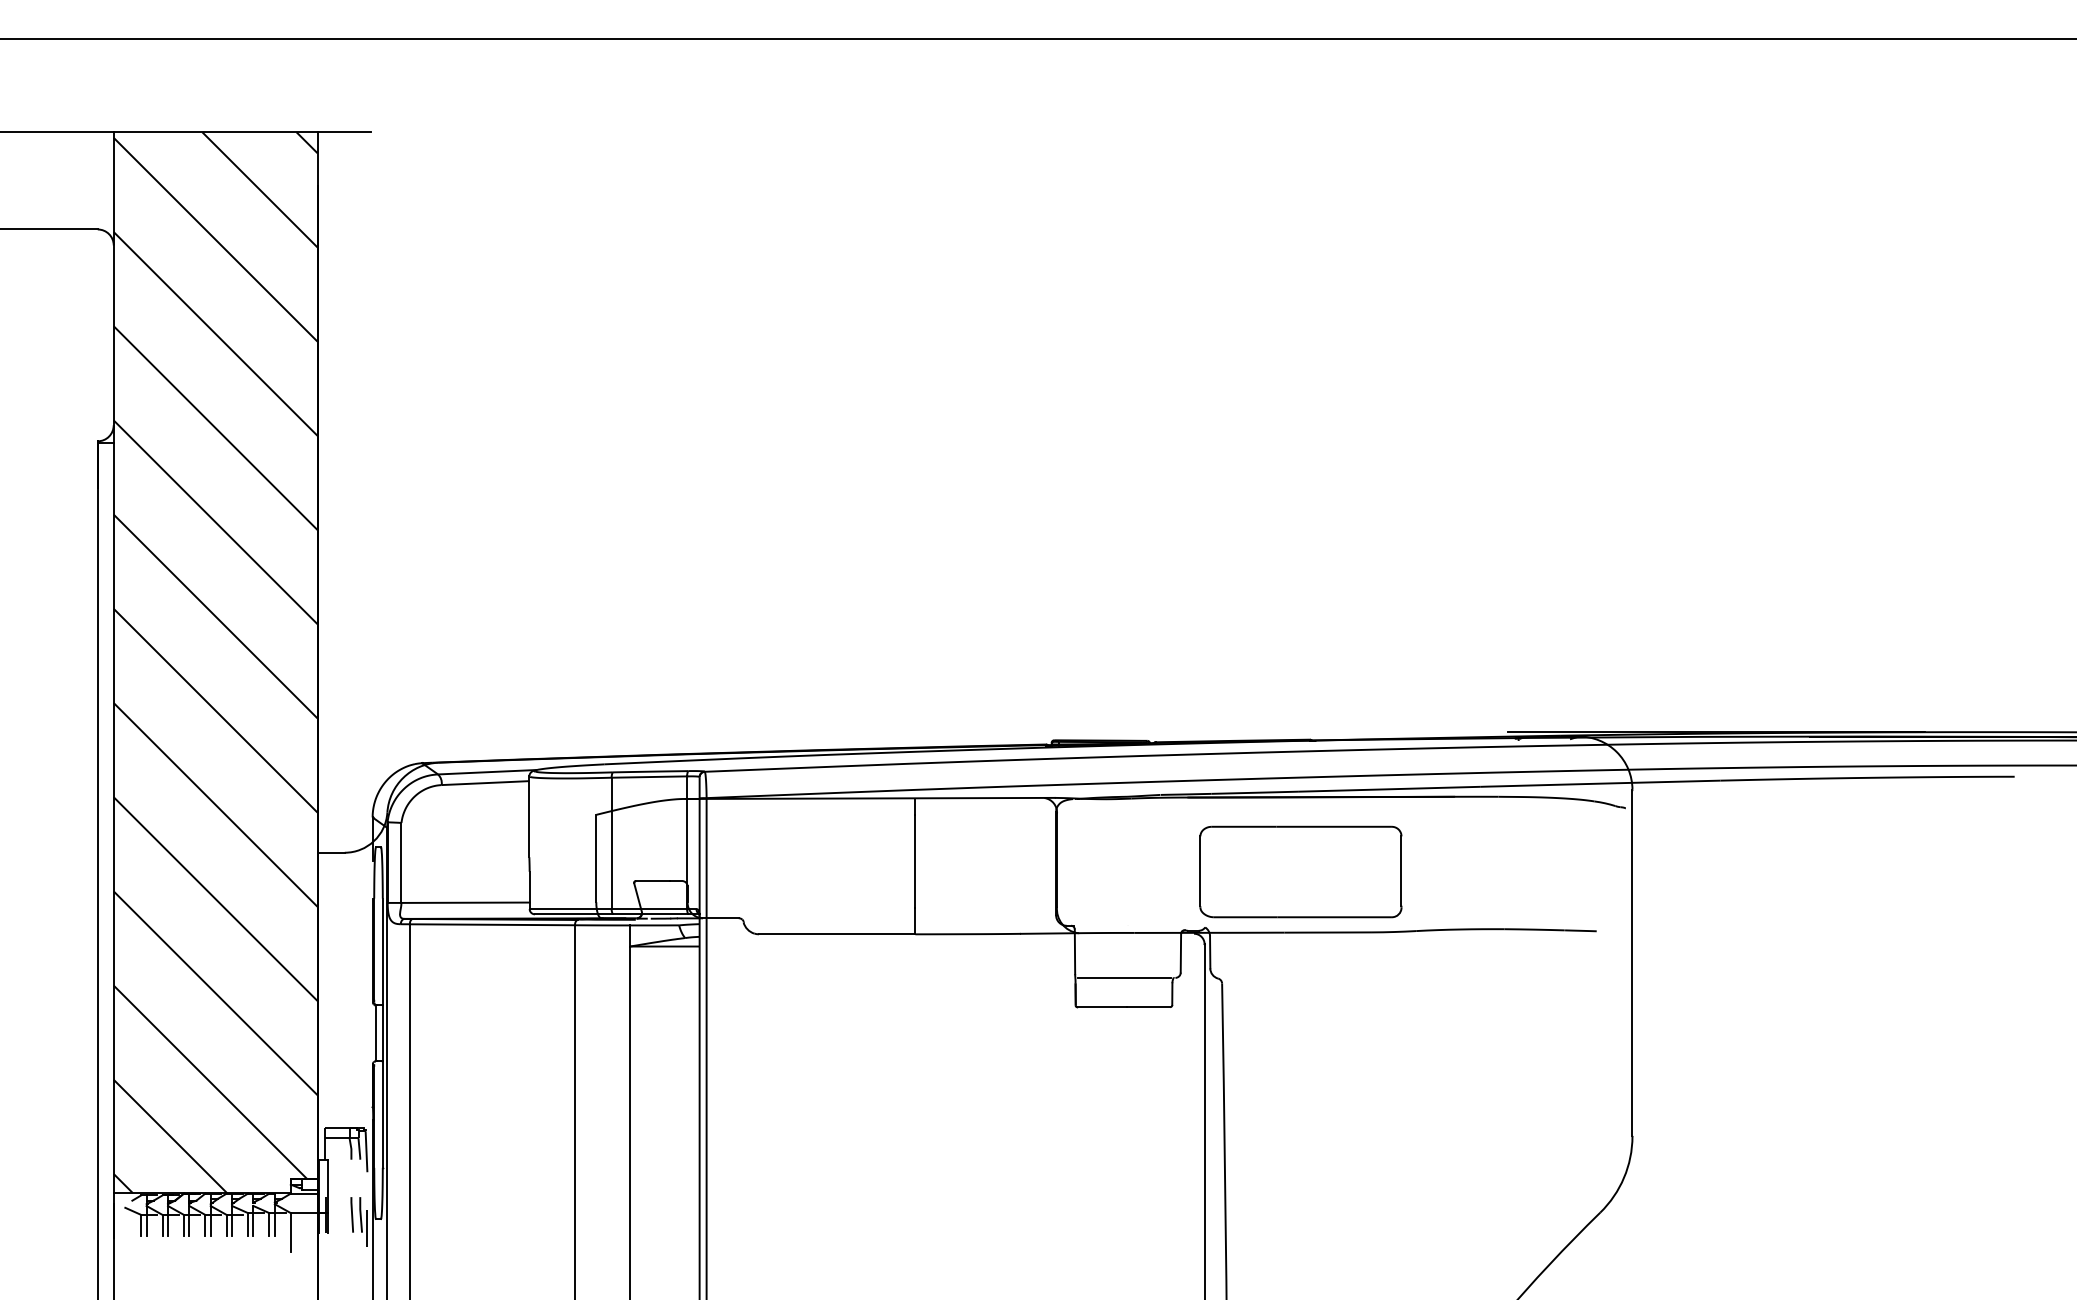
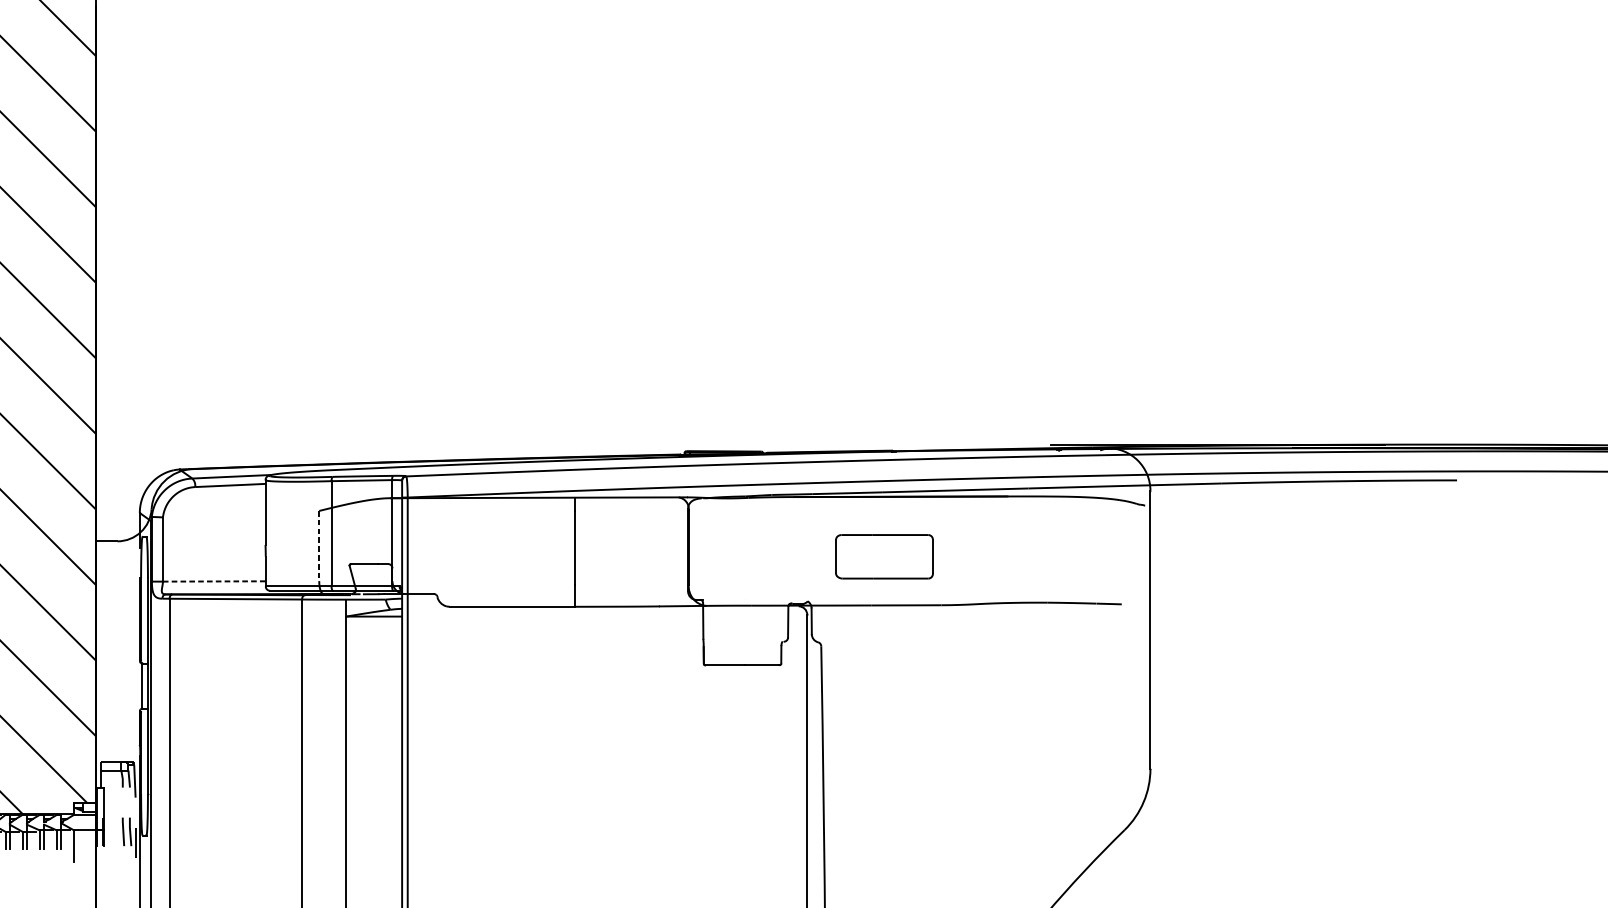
line: (596, 858) -> (319, 545), solid -> dashed
part: (1300, 871) -> (884, 556), size x0.6
line: (466, 902) -> (215, 581), solid -> dashed
line: (1124, 977) -> (742, 641), removed

